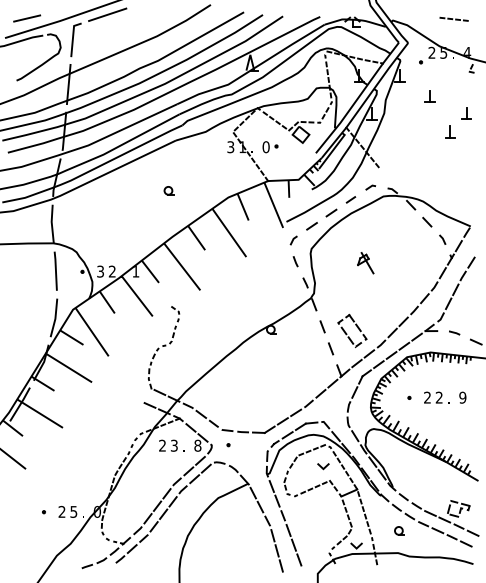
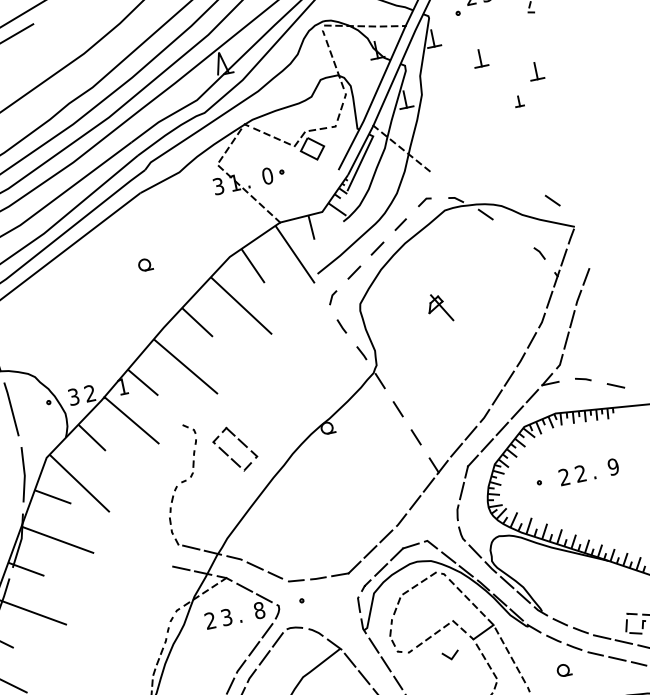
part: (450, 131) -> (519, 100), size x0.6
line: (427, 221) -> (552, 199), moved
part: (352, 330) -> (235, 448), moved
line: (322, 466) -> (449, 655), moved

